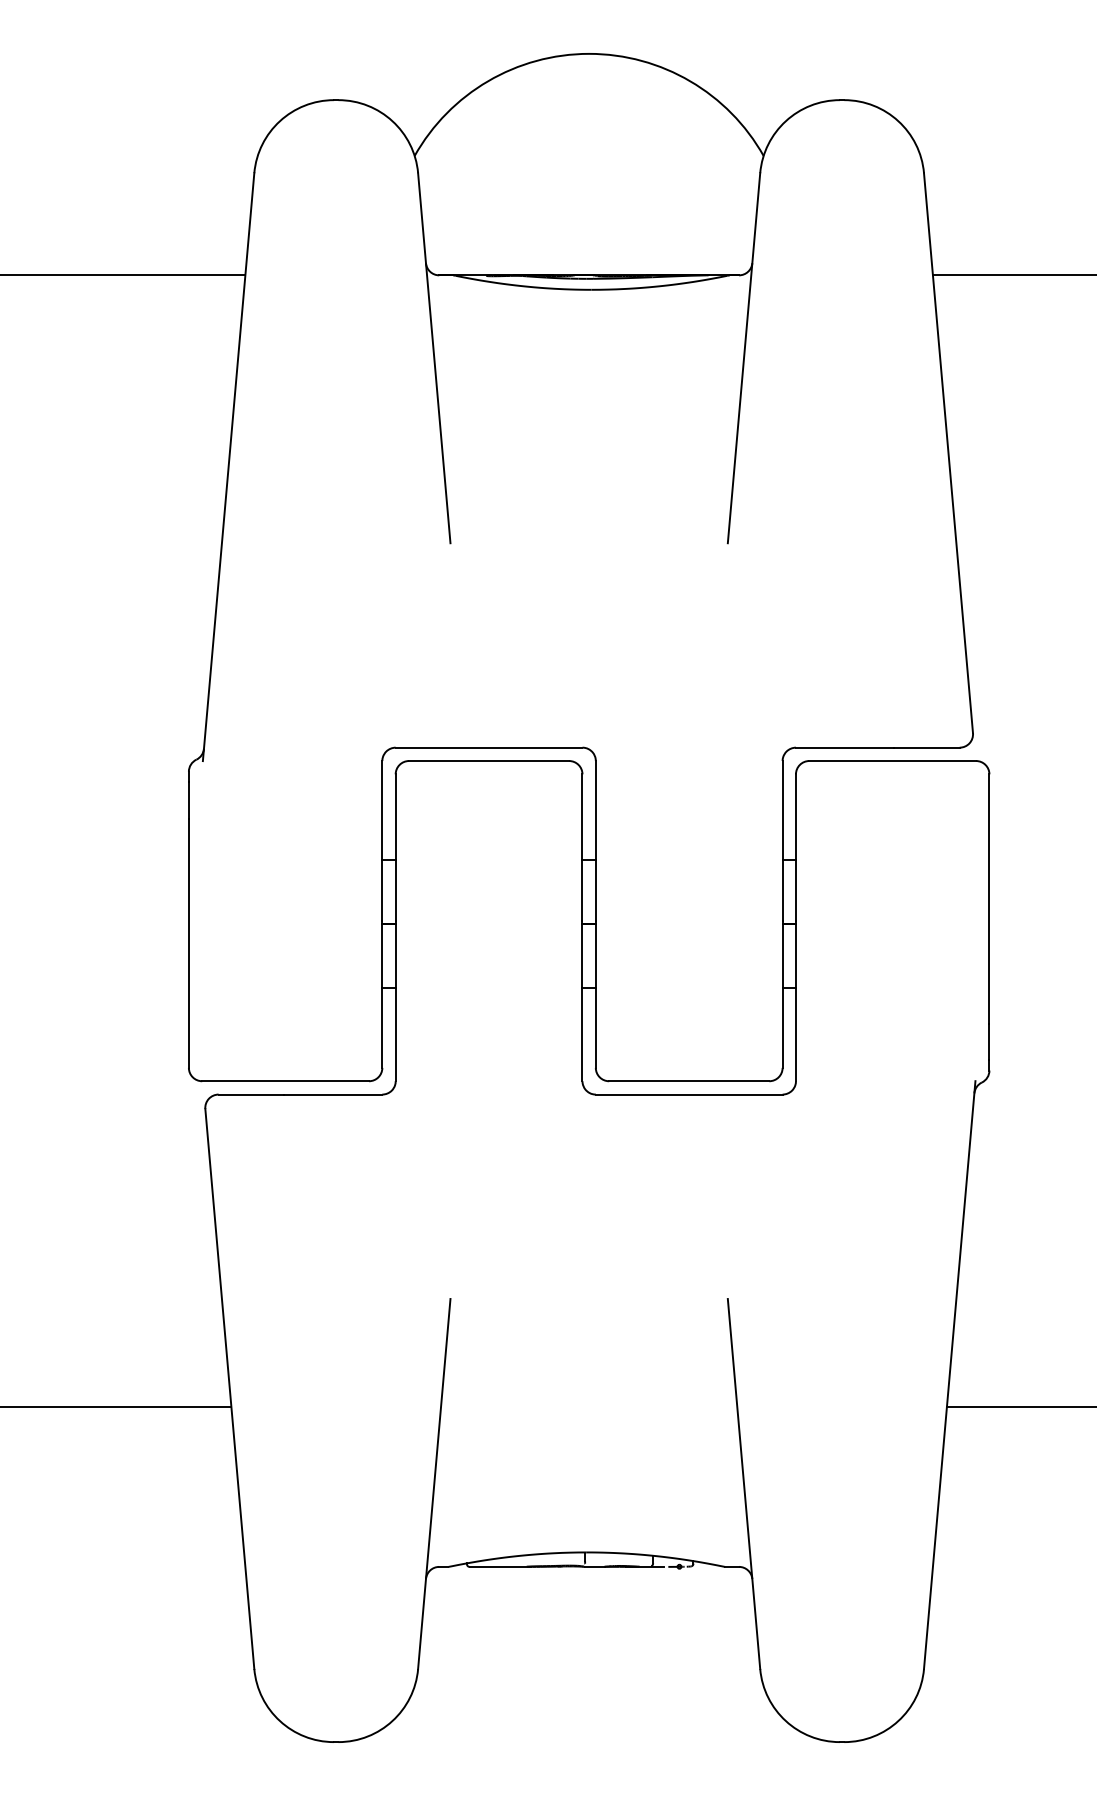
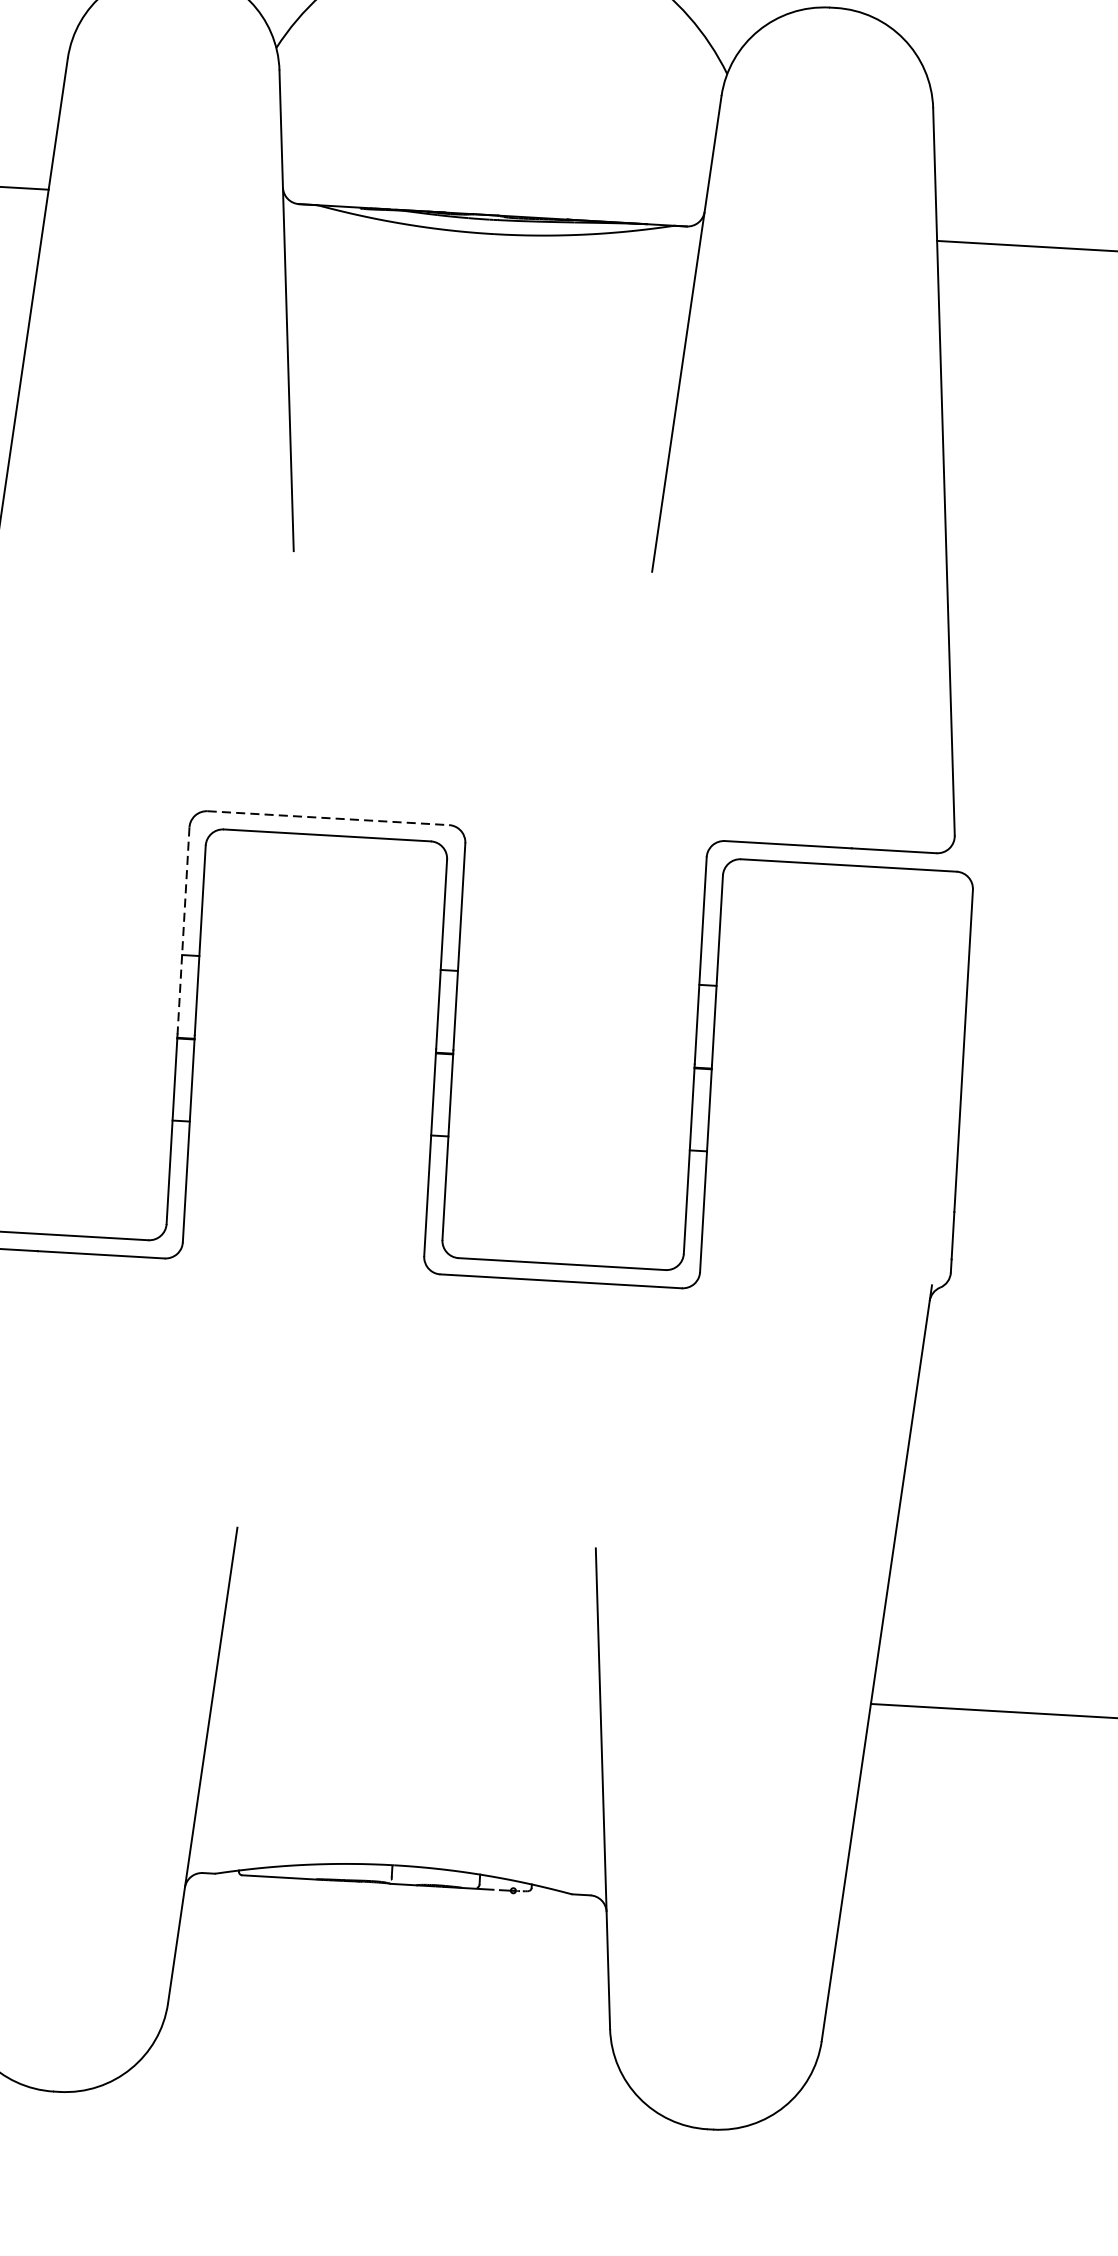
line: (489, 747) -> (328, 817), solid -> dashed
line: (382, 841) -> (183, 931), solid -> dashed

